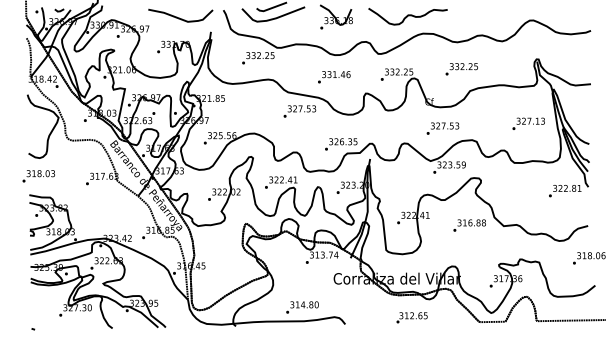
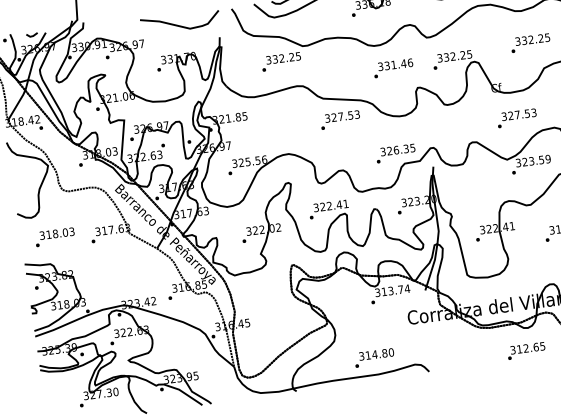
text: (334, 77) -> (393, 68), moved
text: (38, 176) -> (54, 237), moved
text: (411, 317) -> (525, 350), moved

